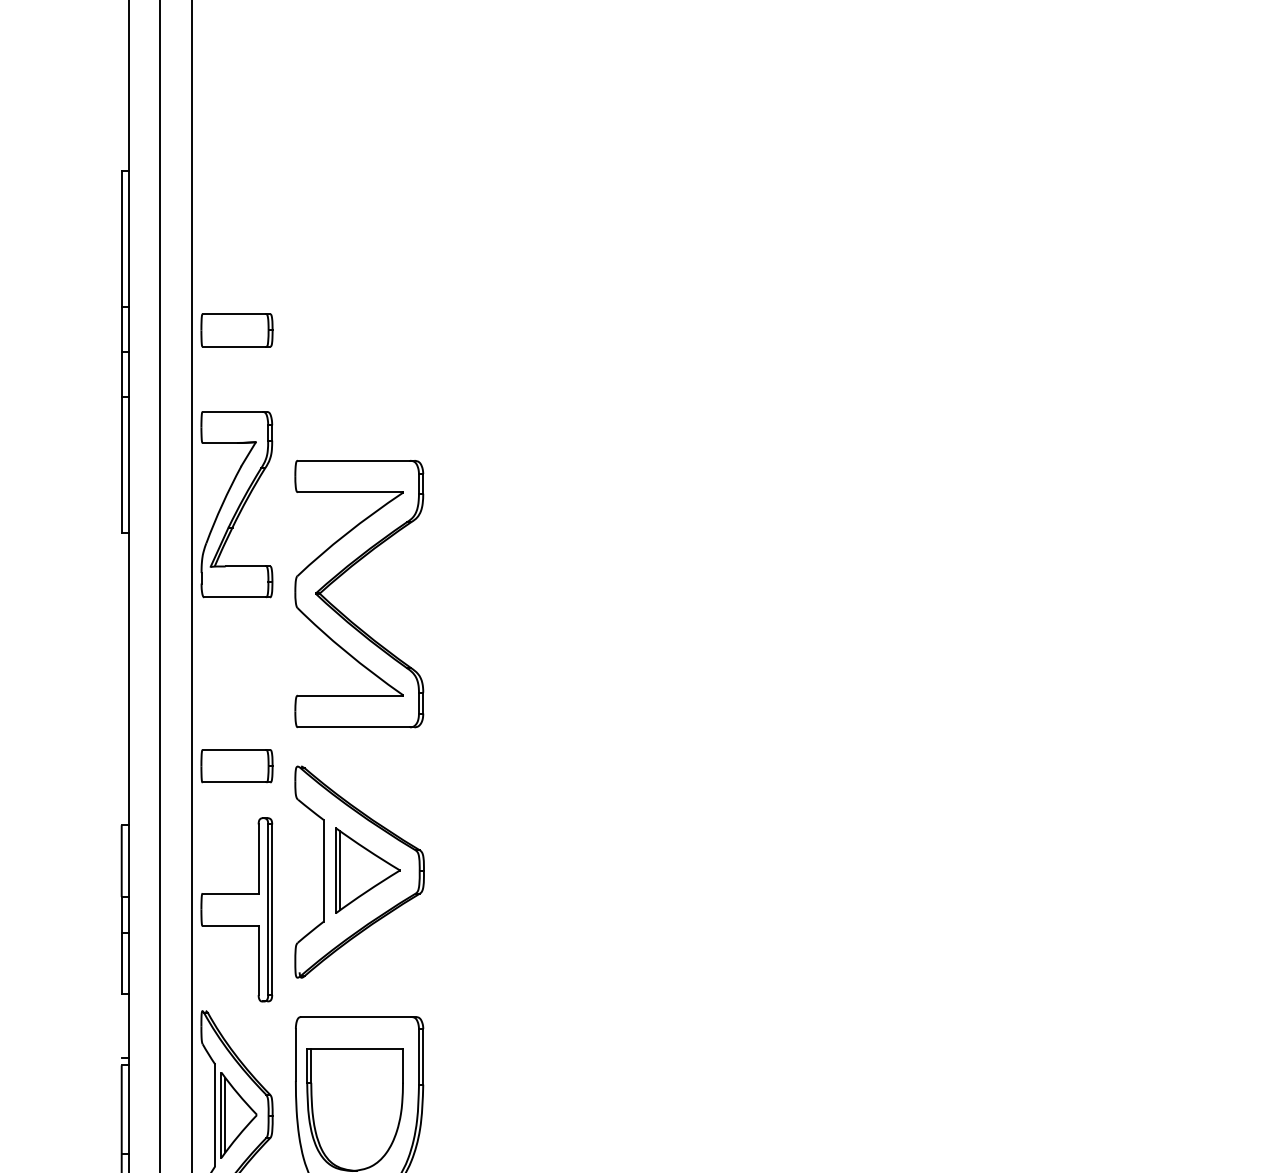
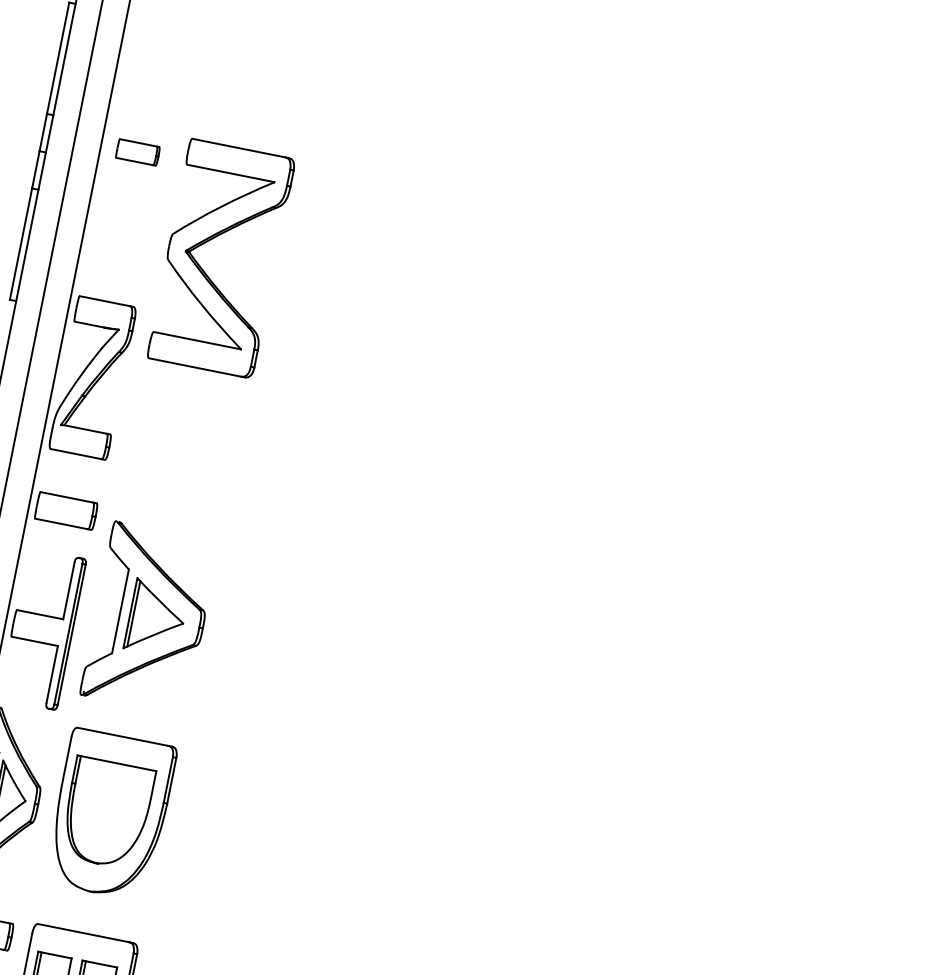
part: (236, 330) -> (137, 152), size x0.7
part: (236, 504) -> (92, 377), moved
part: (341, 611) -> (203, 270), moved

